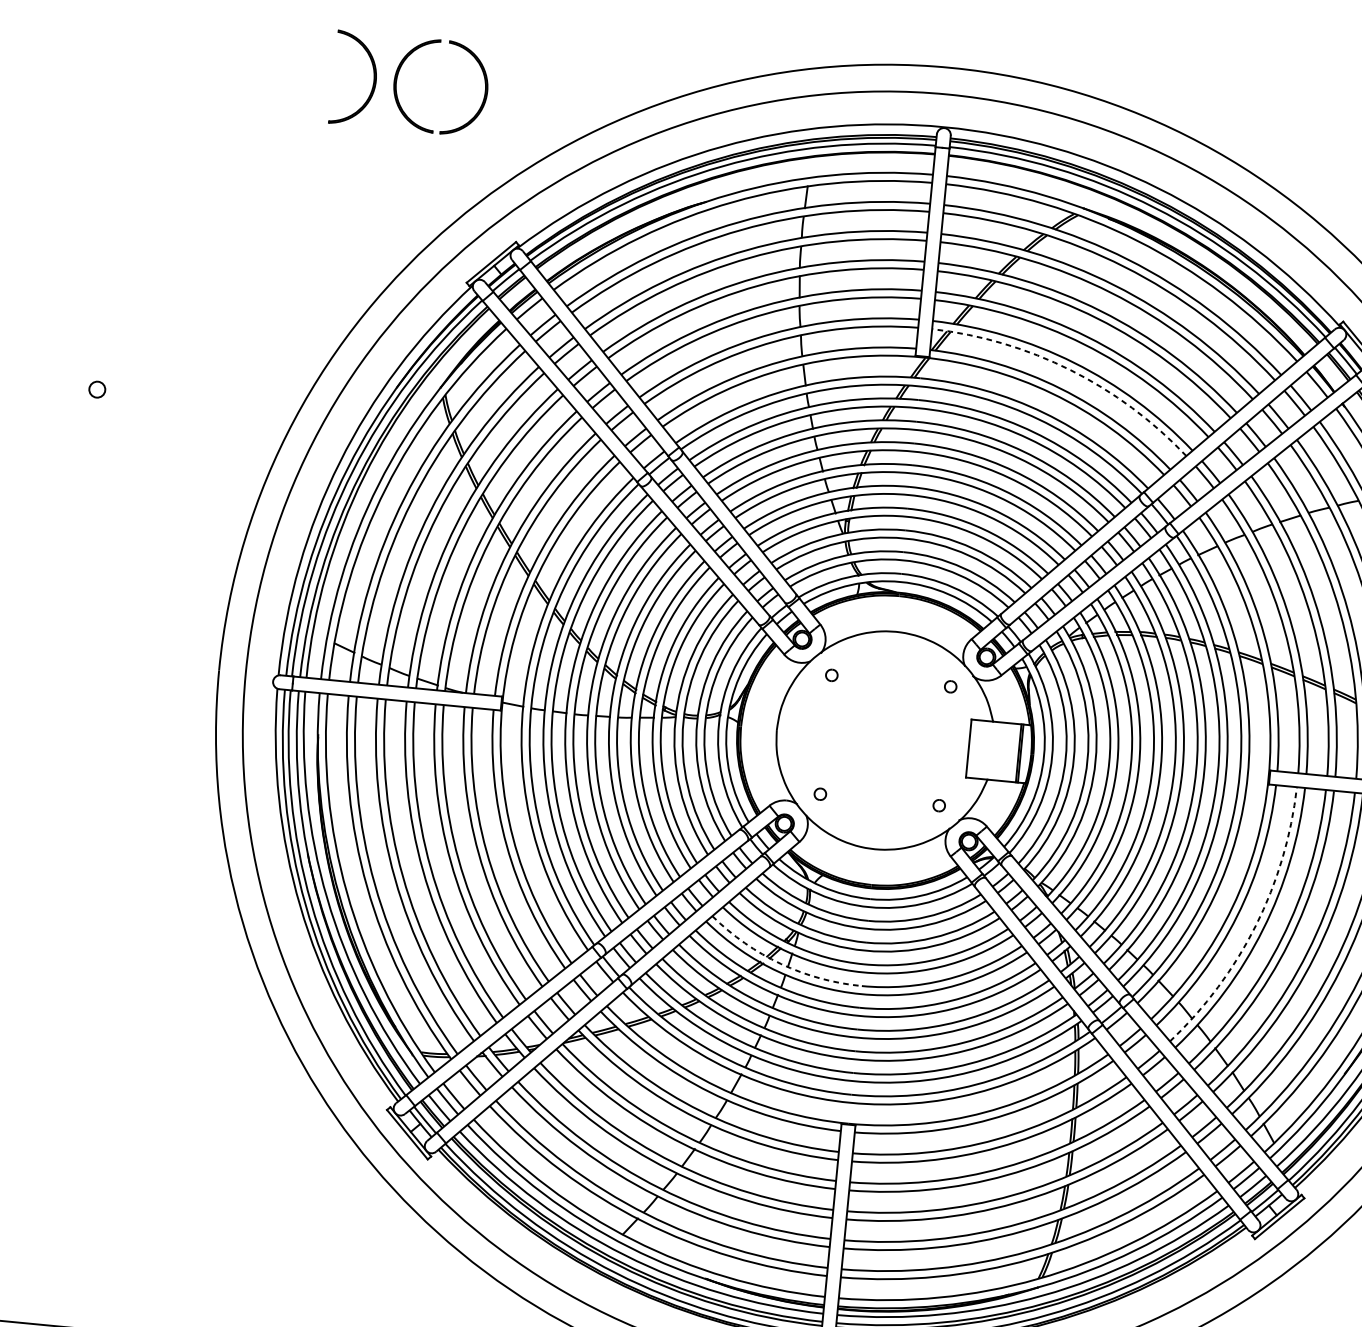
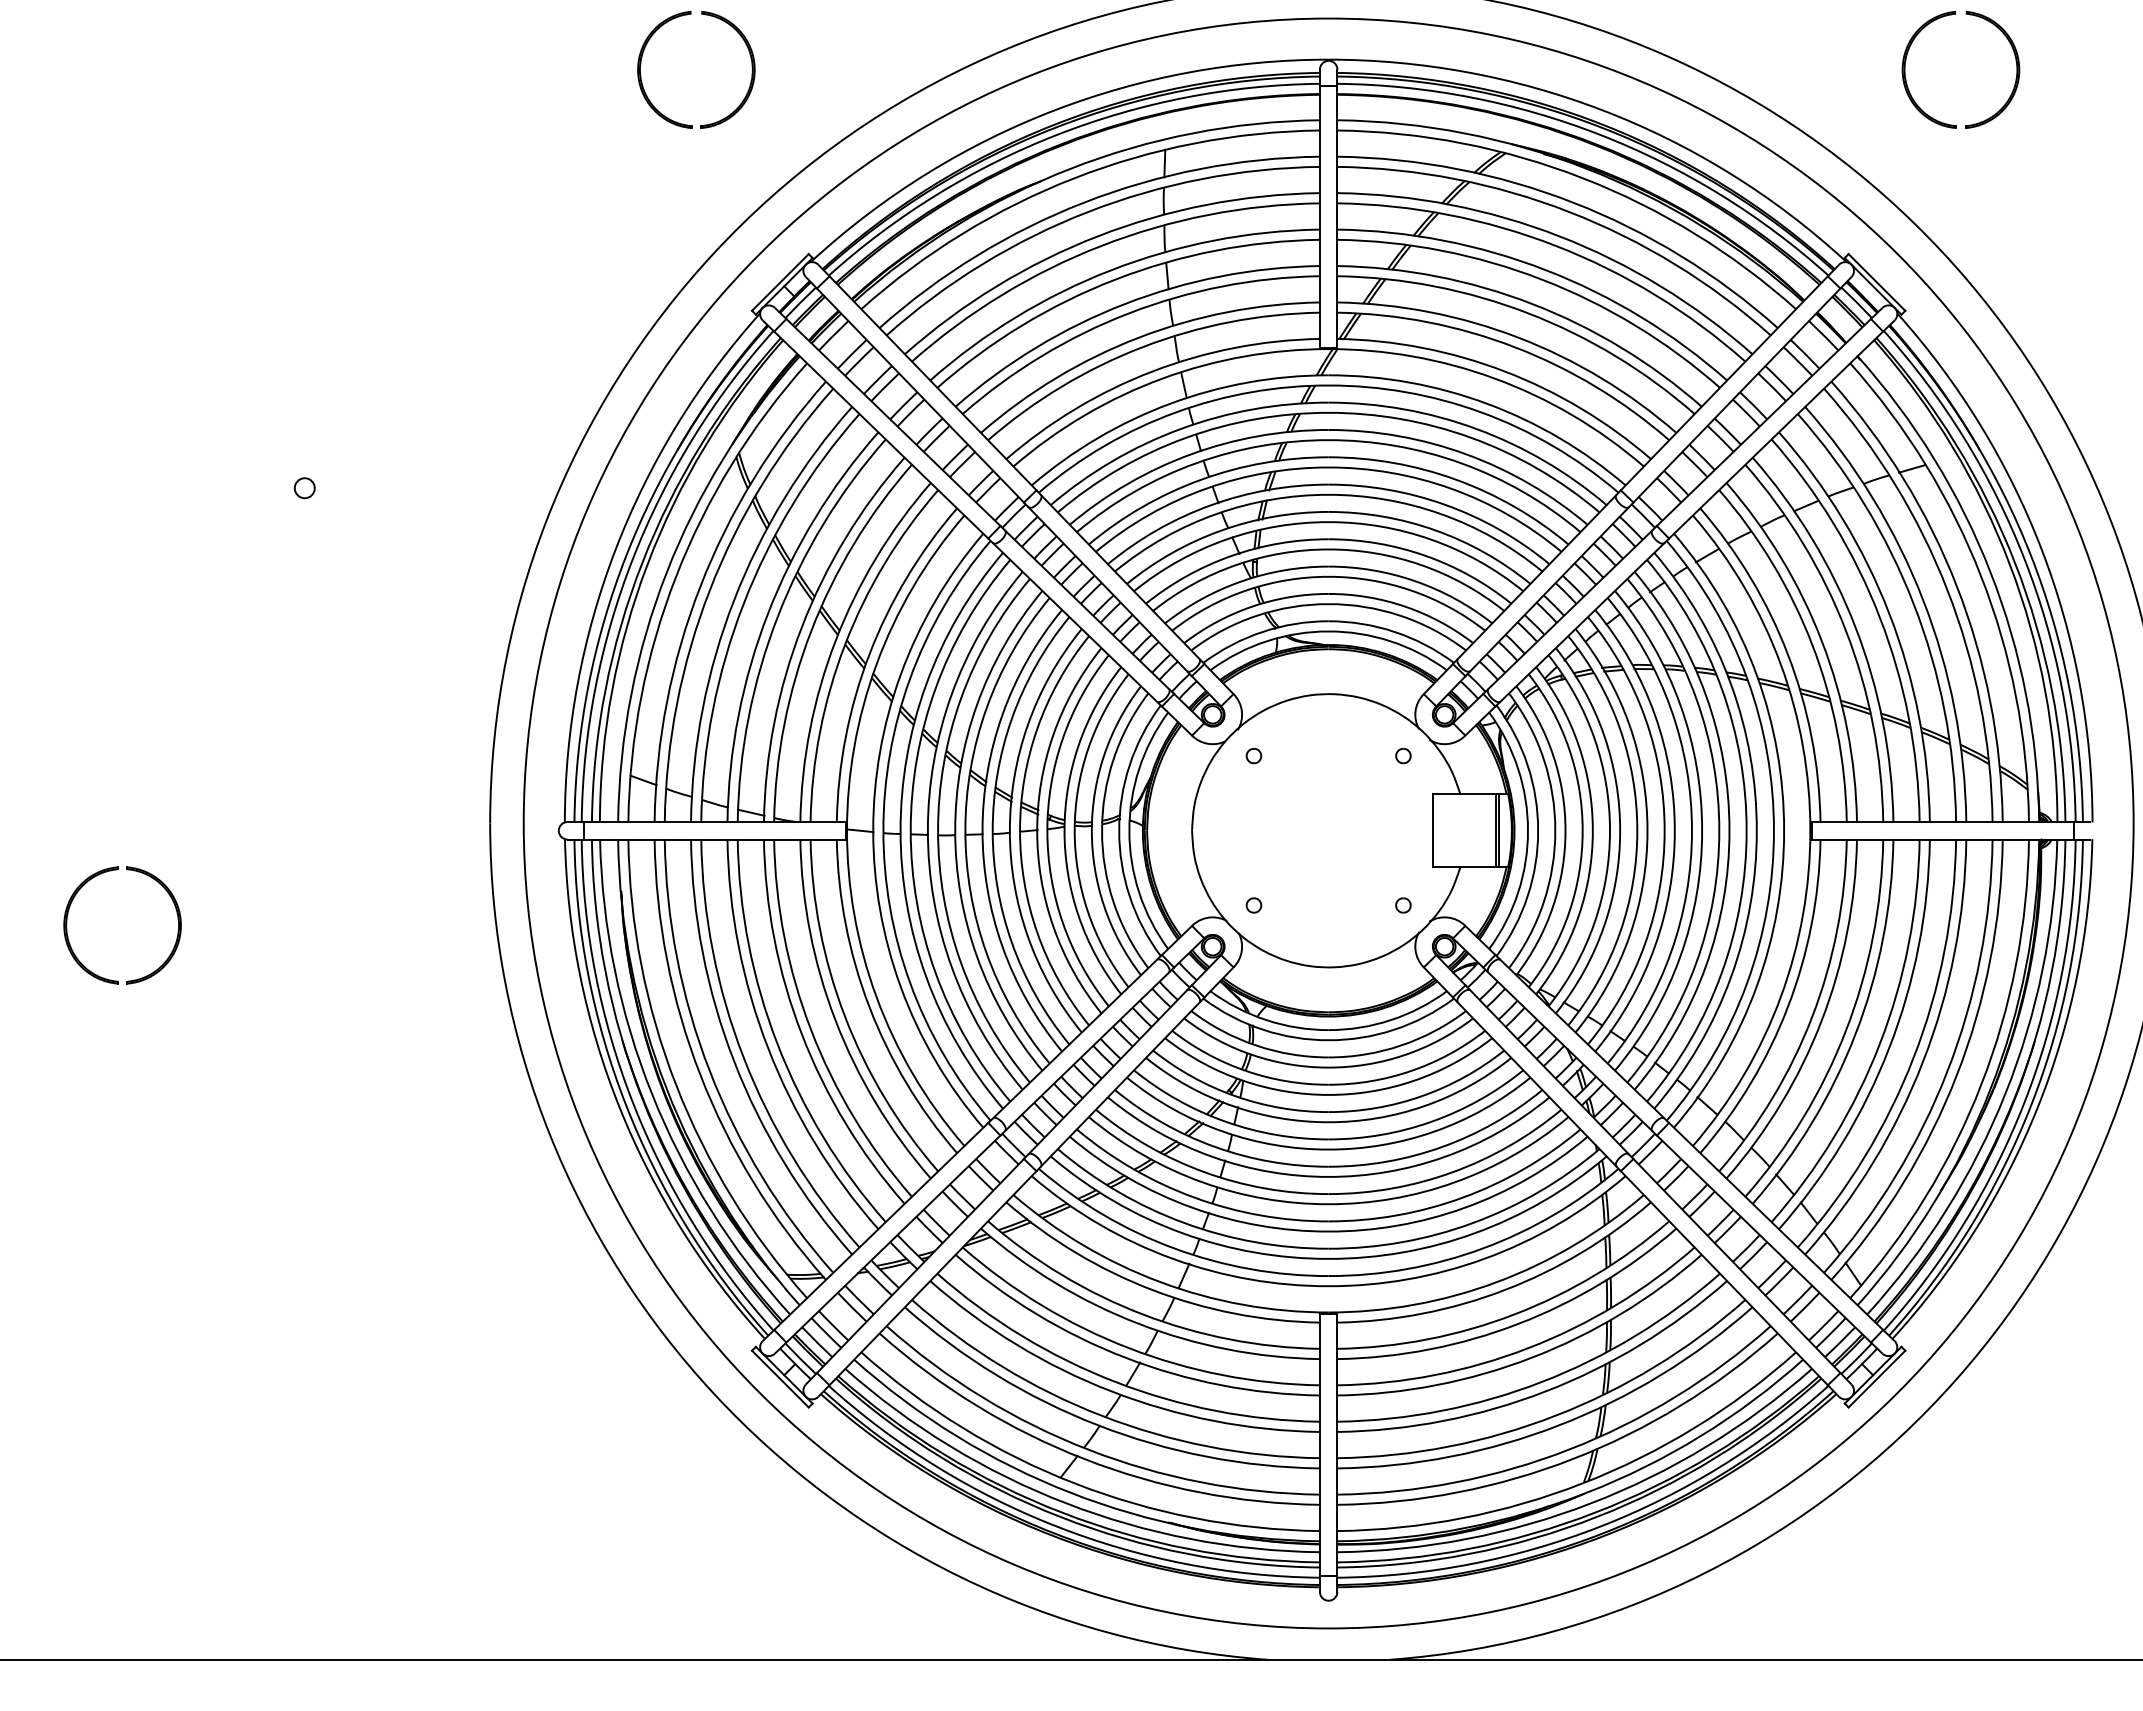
part: (373, 78) -> (611, 67), removed
arc: (1070, 370) -> (1514, 347), dashed -> solid
arc: (1256, 925) -> (1812, 1016), dashed -> solid
arc: (781, 963) -> (1225, 1121), dashed -> solid

